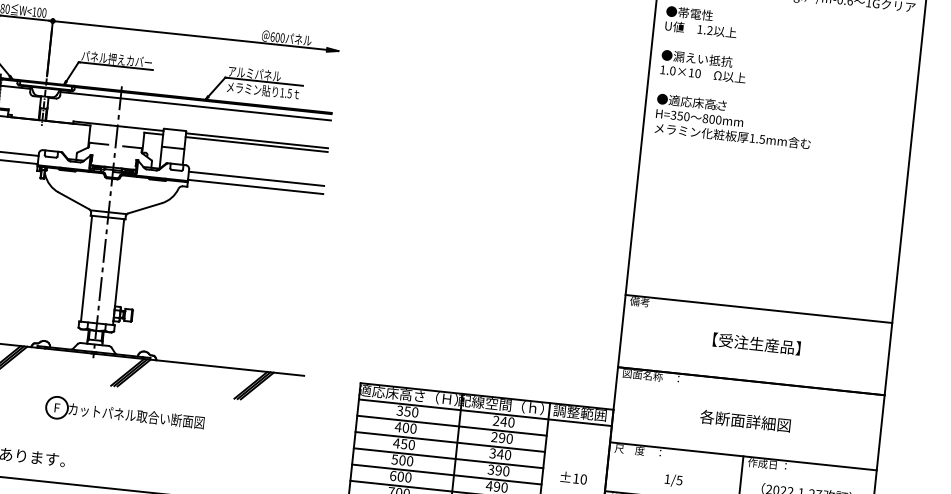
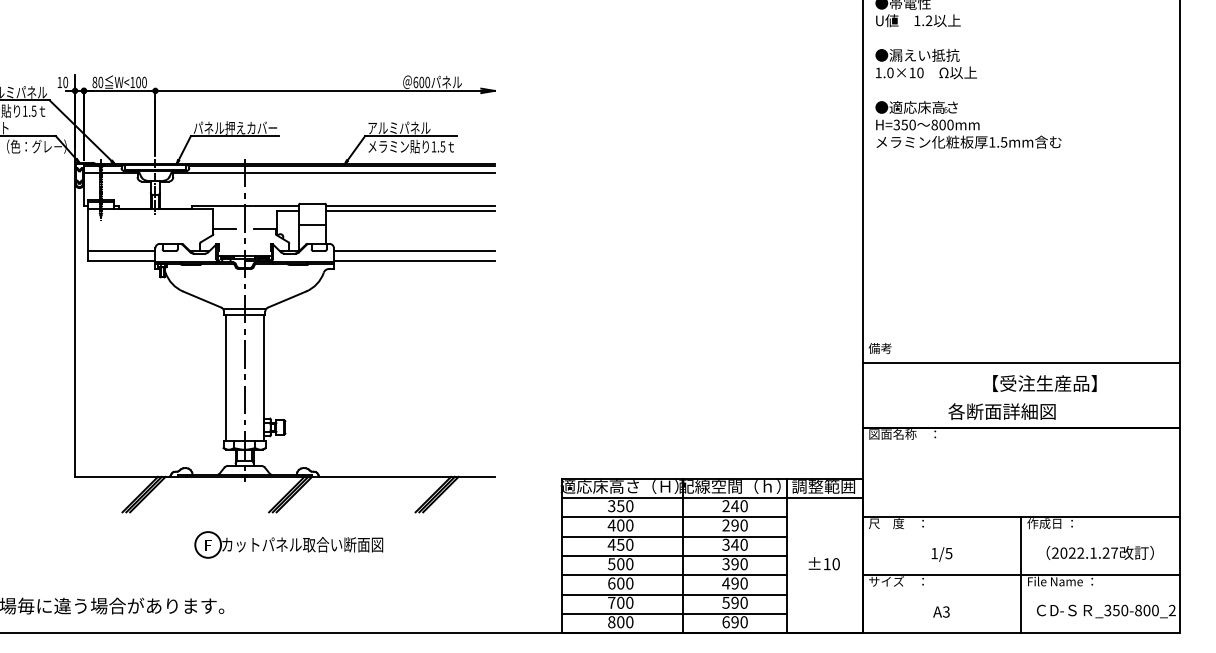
line: (758, 309) -> (1020, 363), moved
text: (756, 343) -> (1044, 383), moved
text: (744, 421) -> (1001, 411), moved

